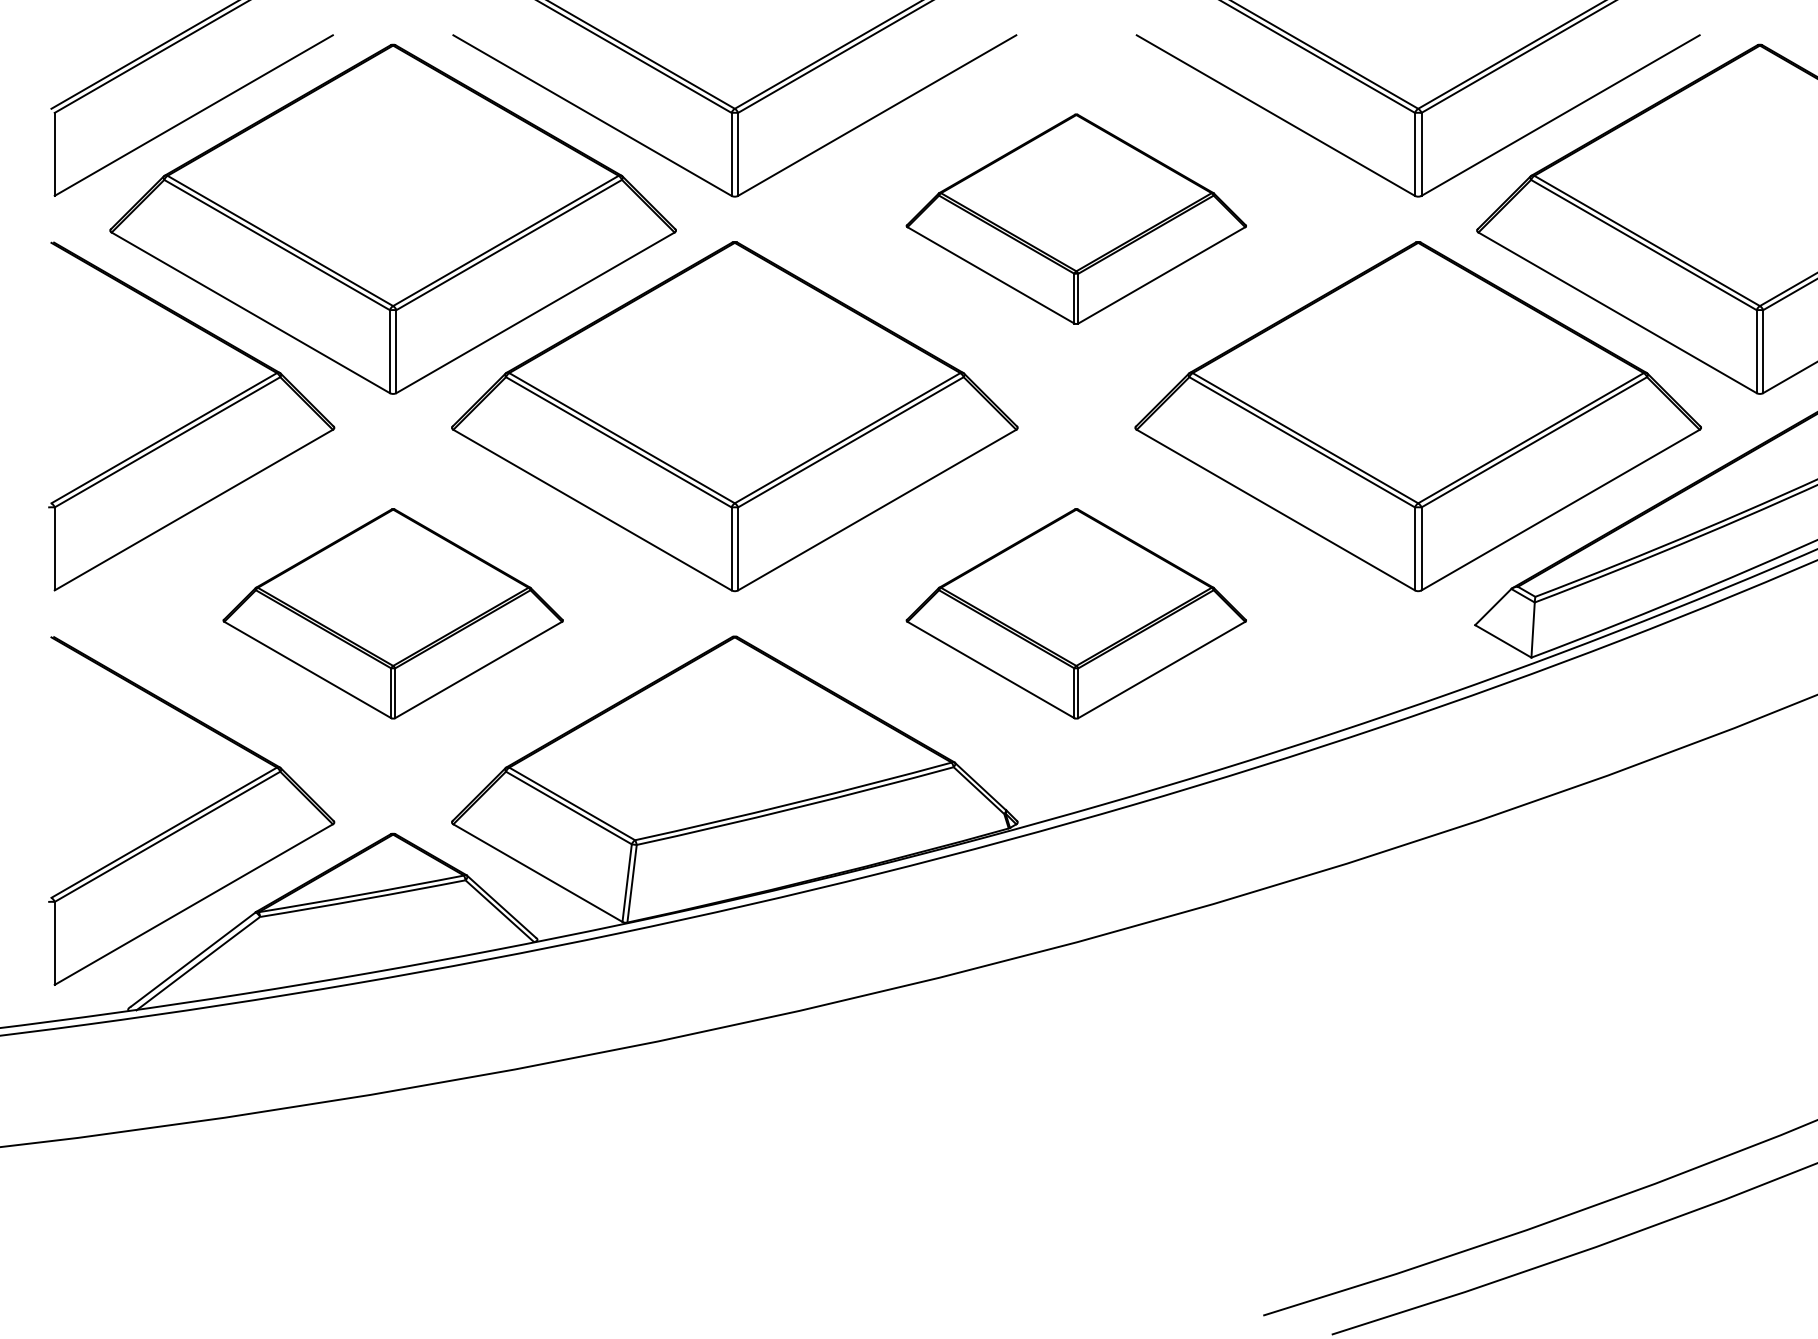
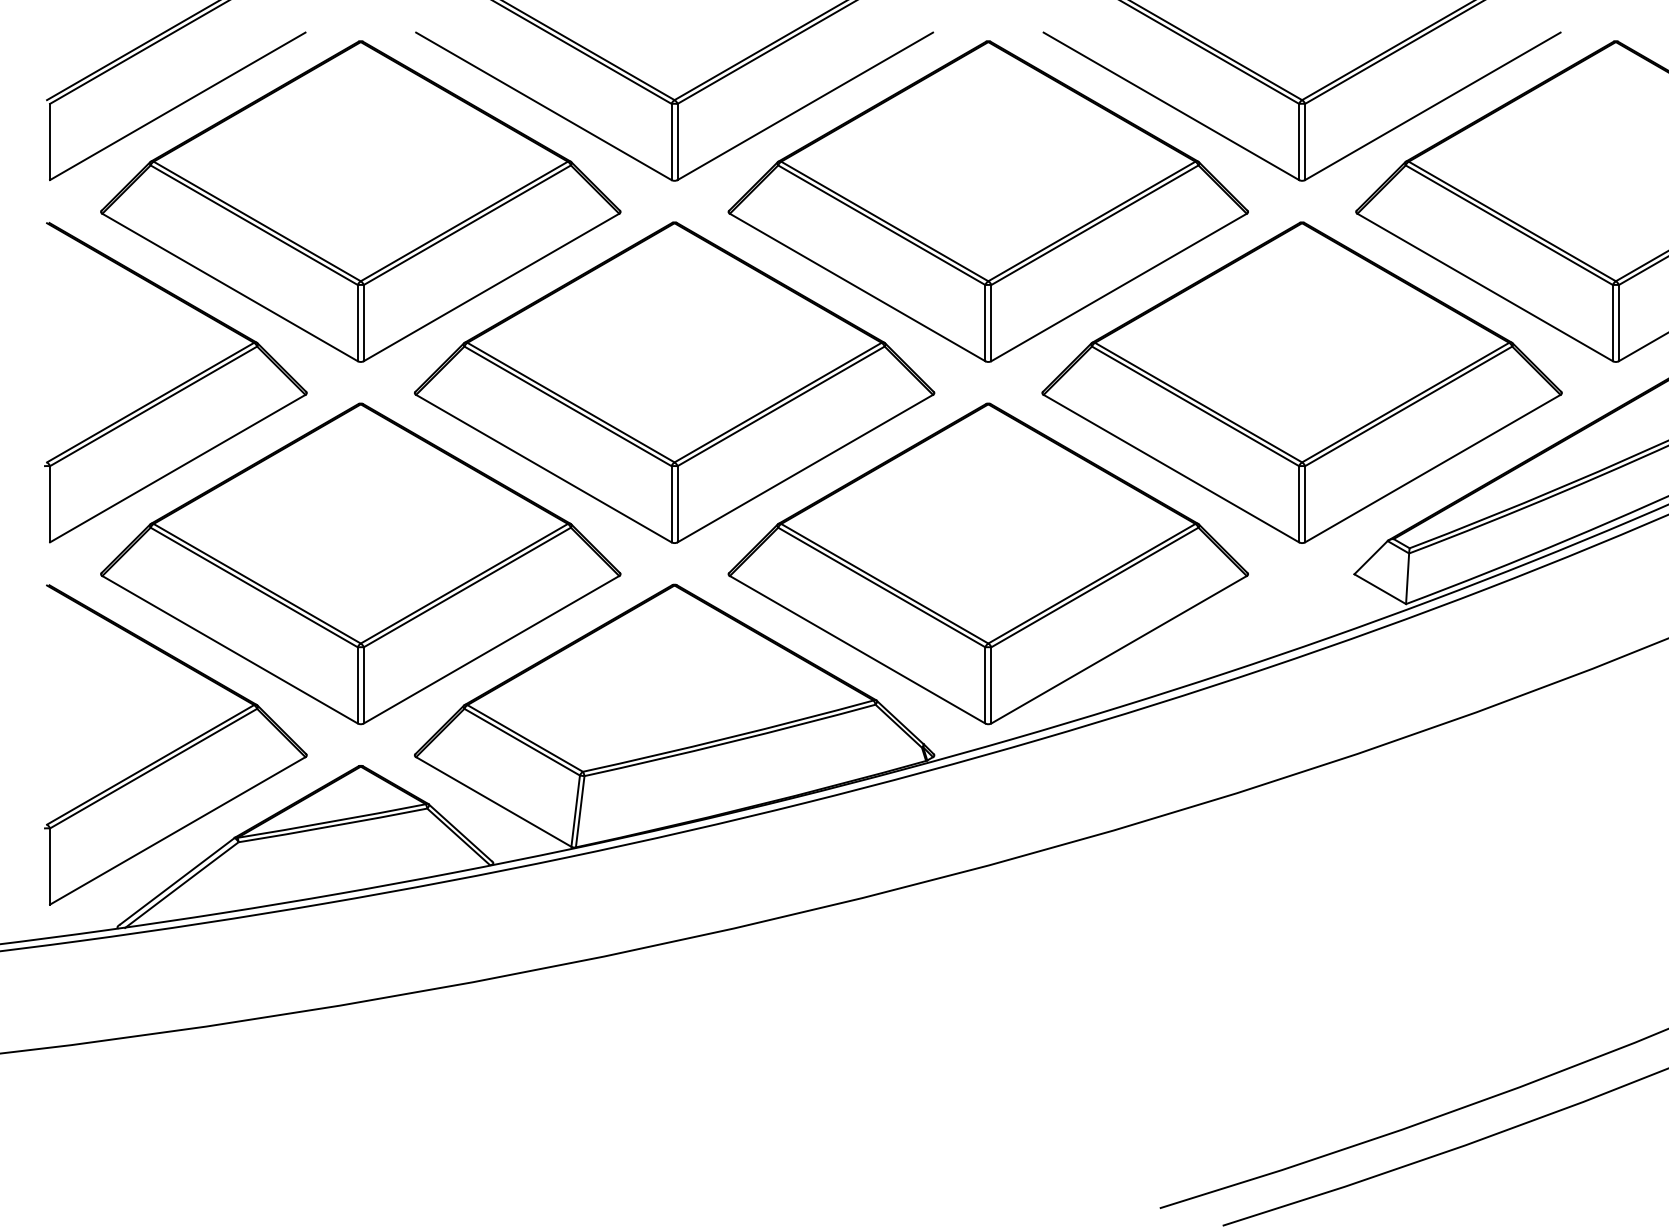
part: (1075, 219) -> (987, 201), size x1.67
part: (392, 613) -> (360, 563), size x1.67
part: (1075, 613) -> (987, 563), size x1.67

